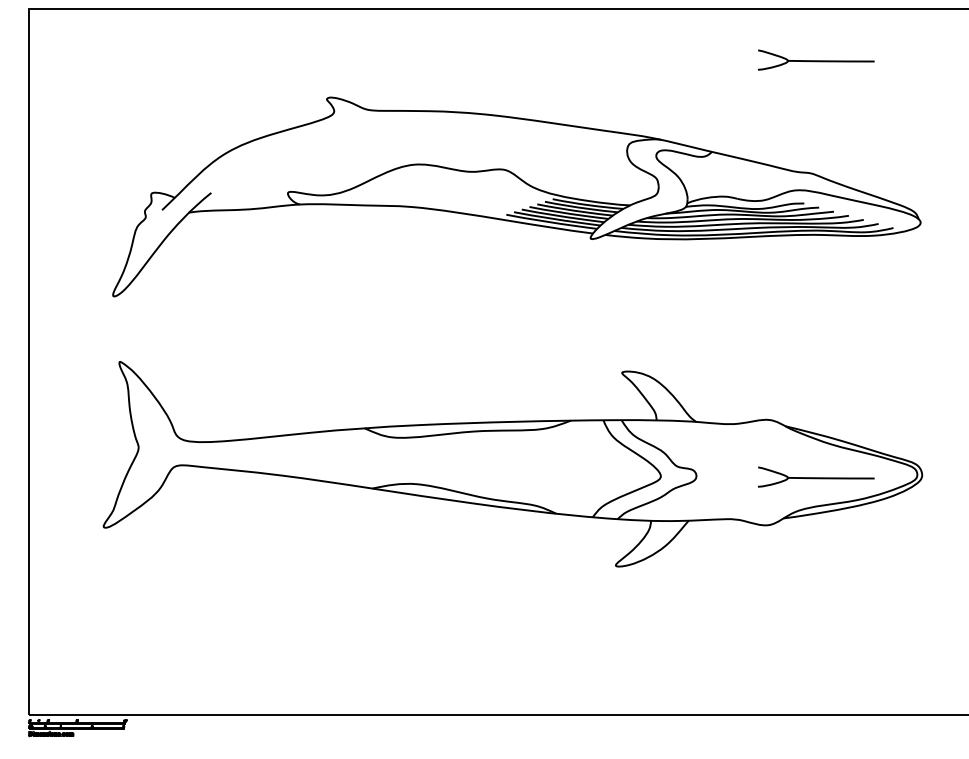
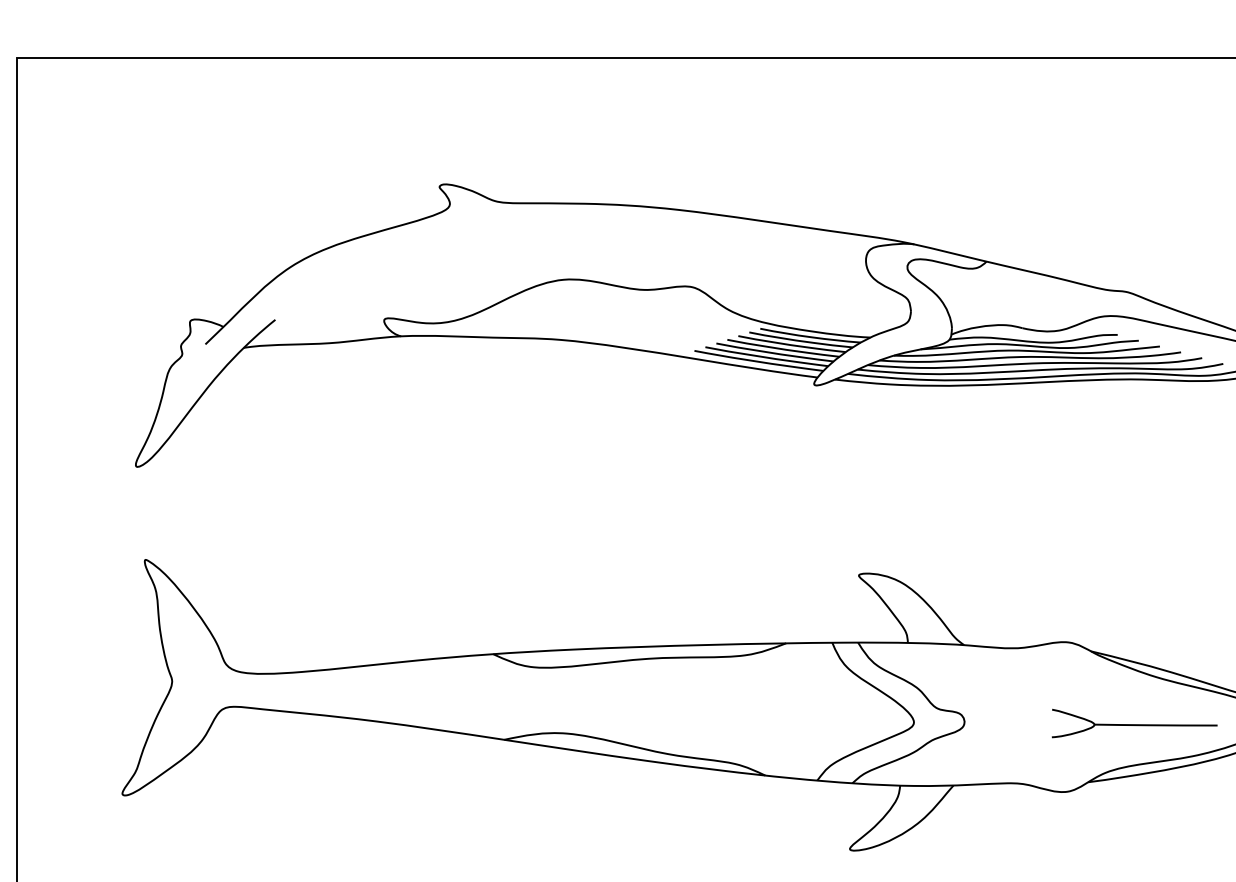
part: (816, 59) -> (1135, 130), removed

